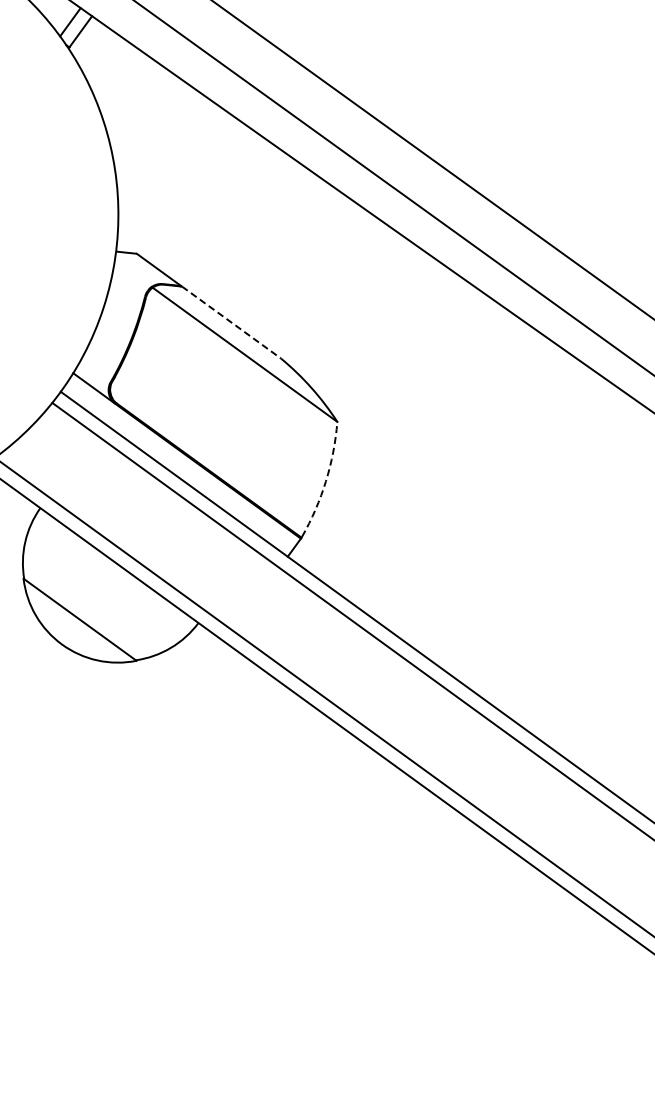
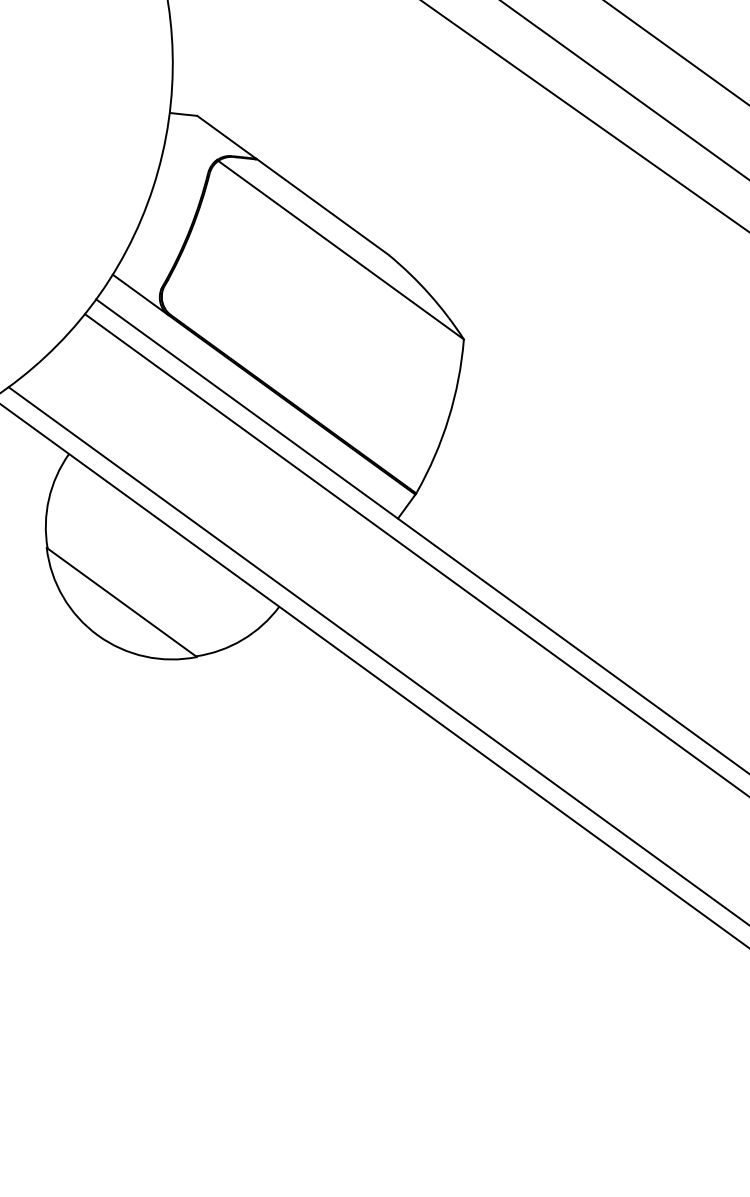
line: (231, 322) -> (323, 207), dashed -> solid
arc: (325, 481) -> (448, 418), dashed -> solid

